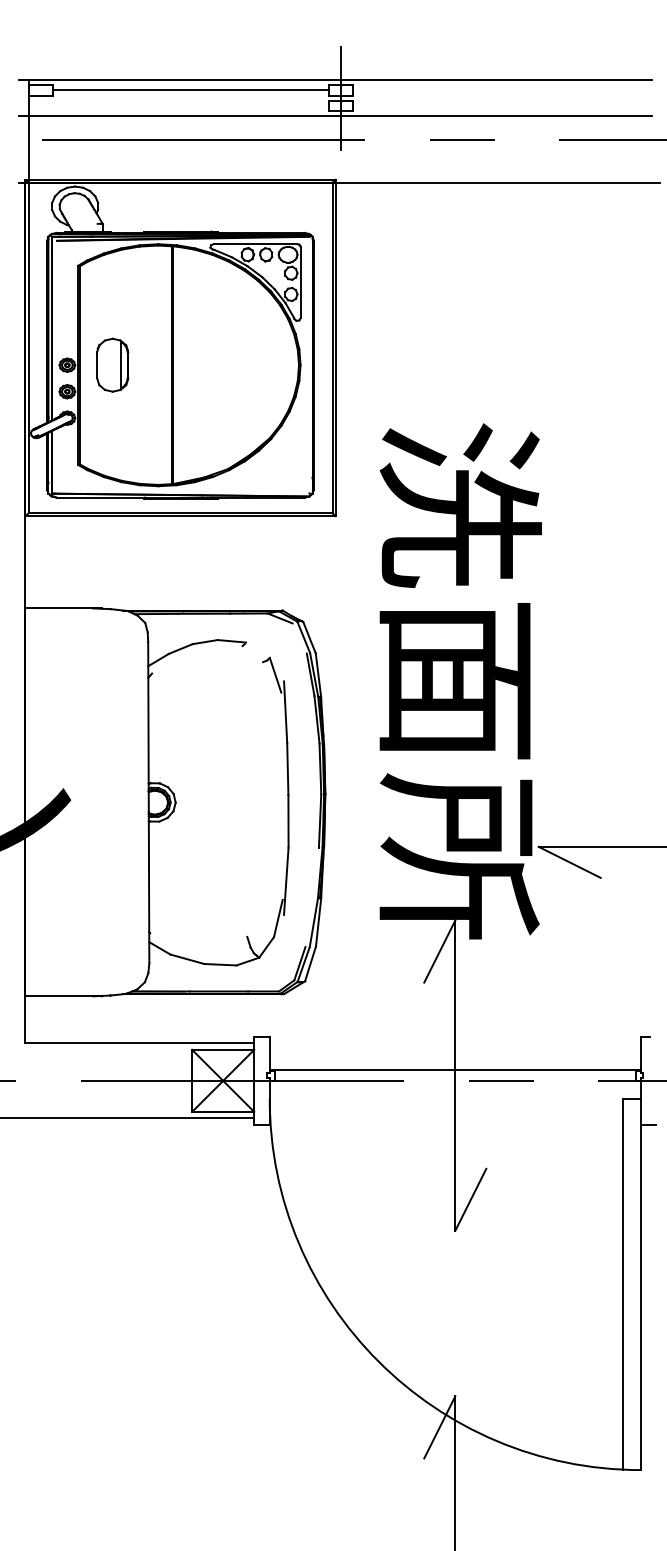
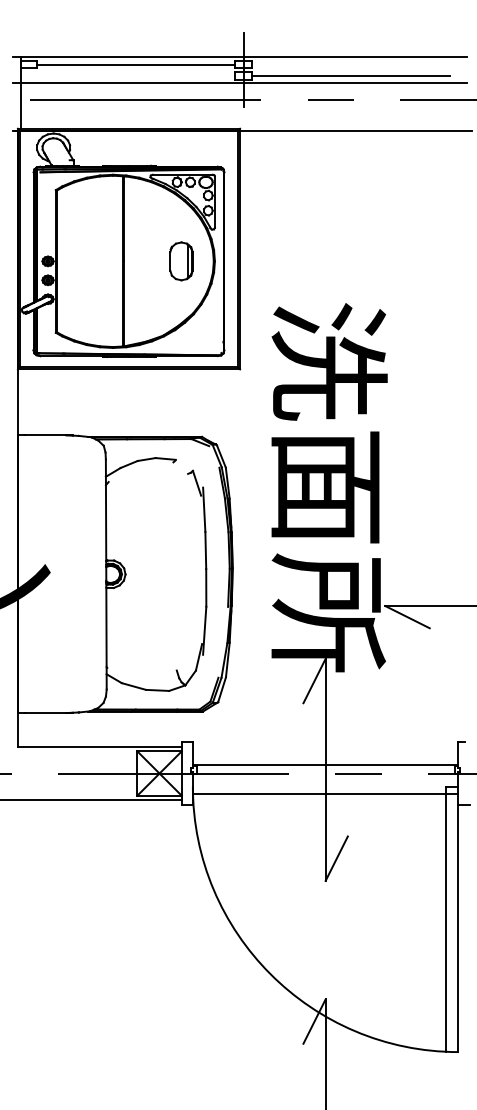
line: (491, 105) -> (351, 75), added
part: (112, 365) -> (181, 261), moved
line: (455, 1108) -> (325, 793), added

